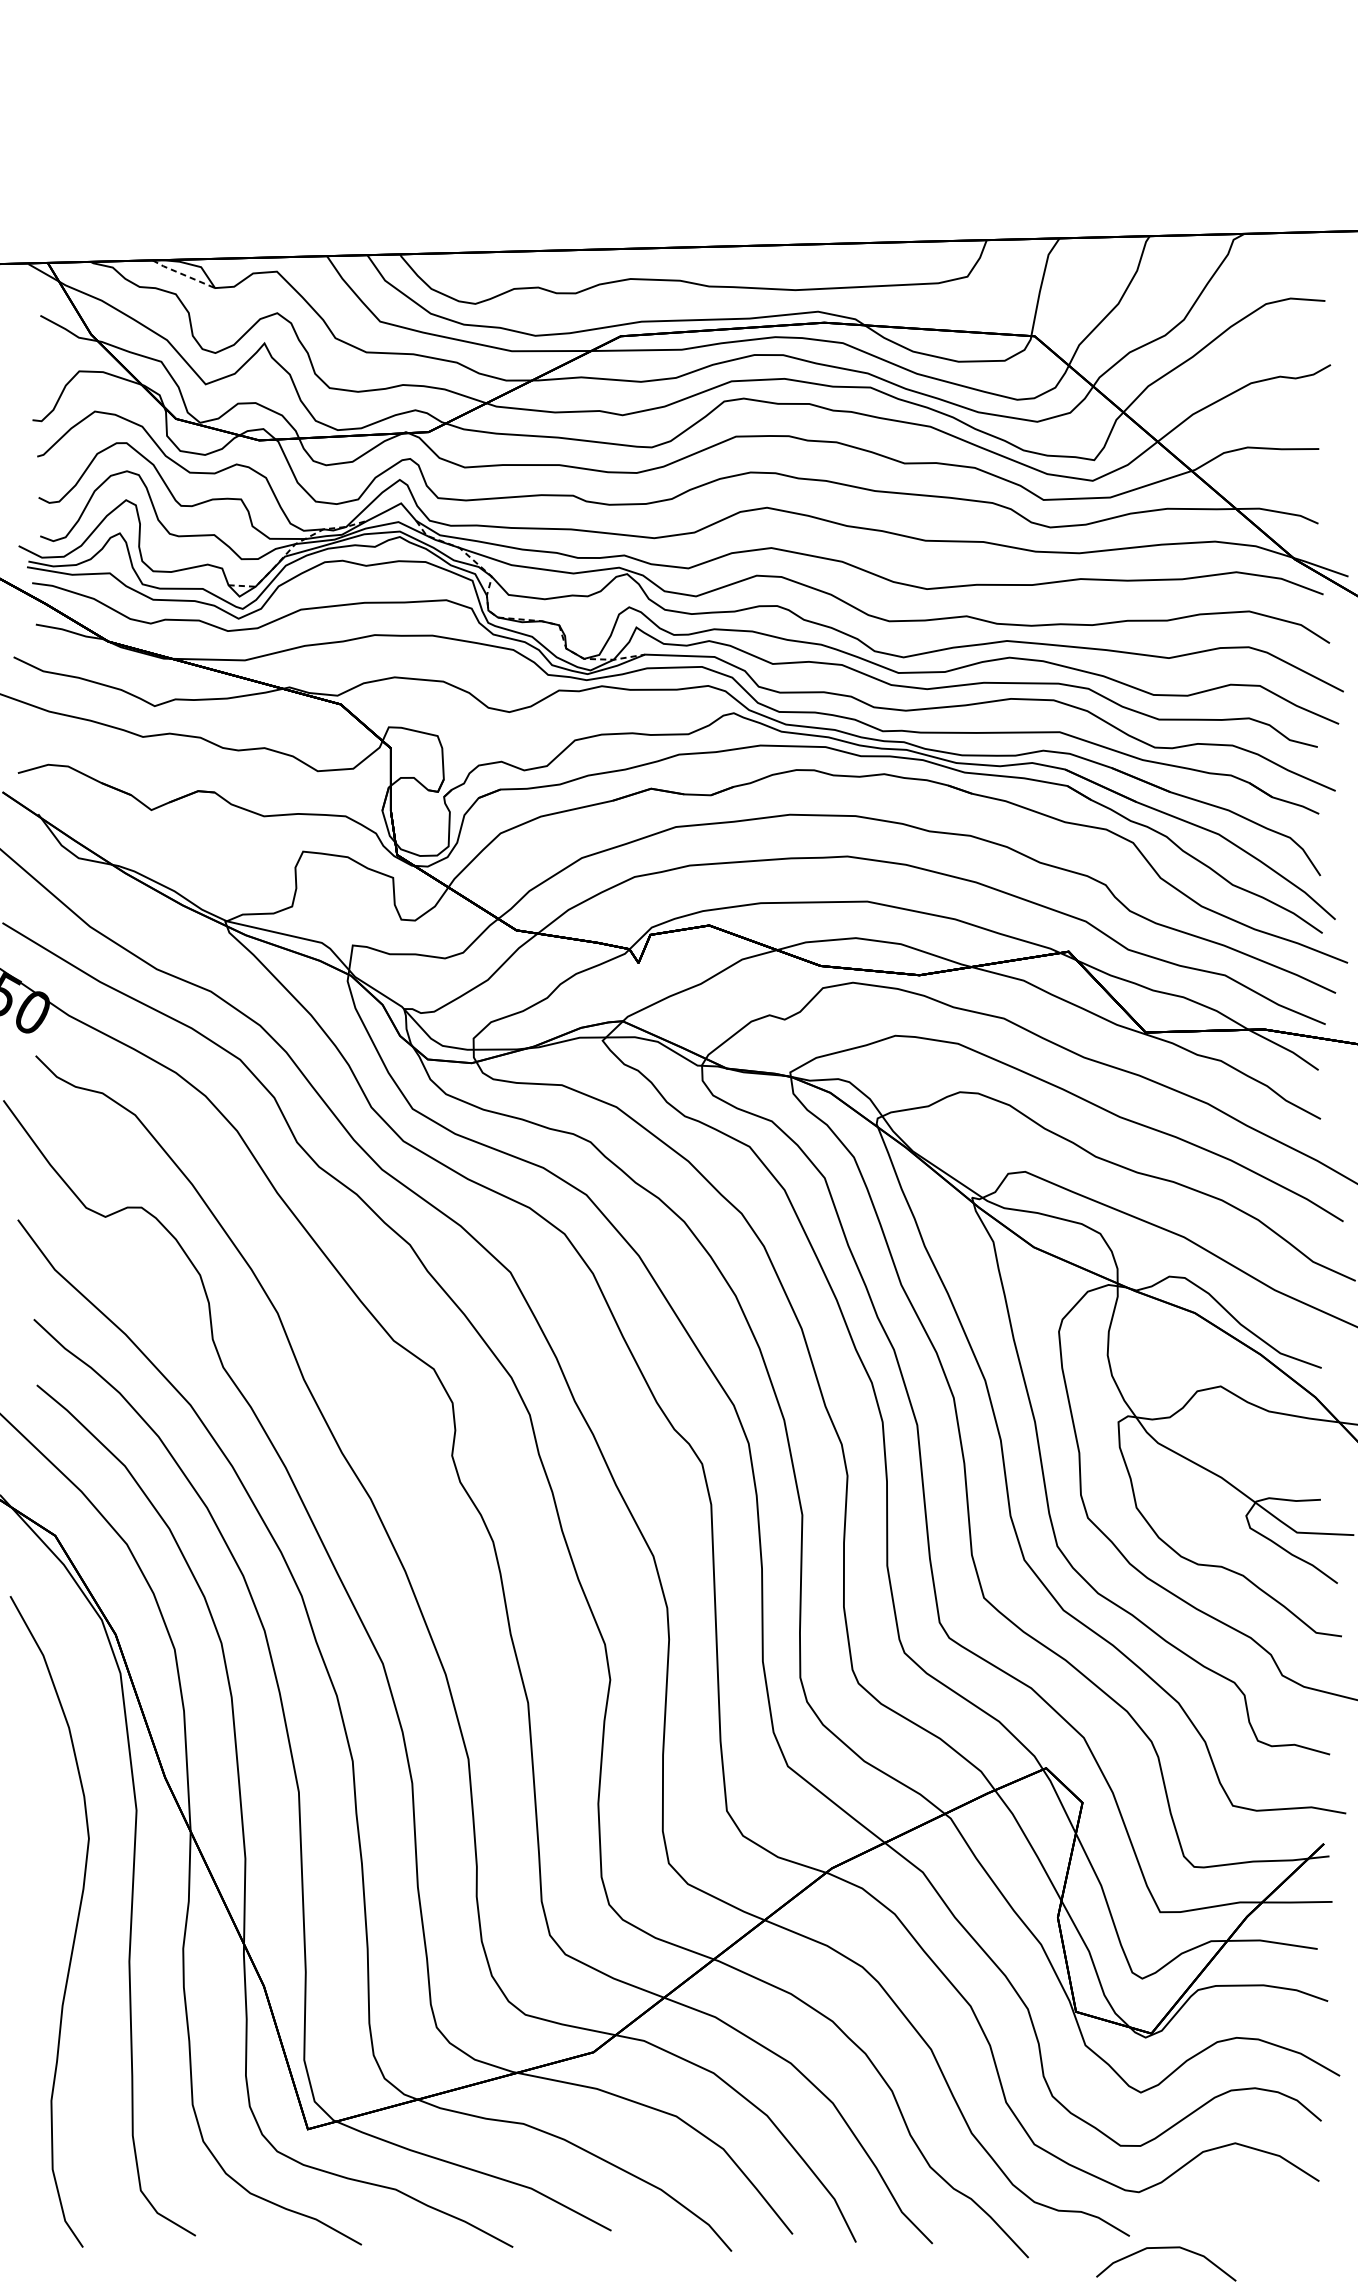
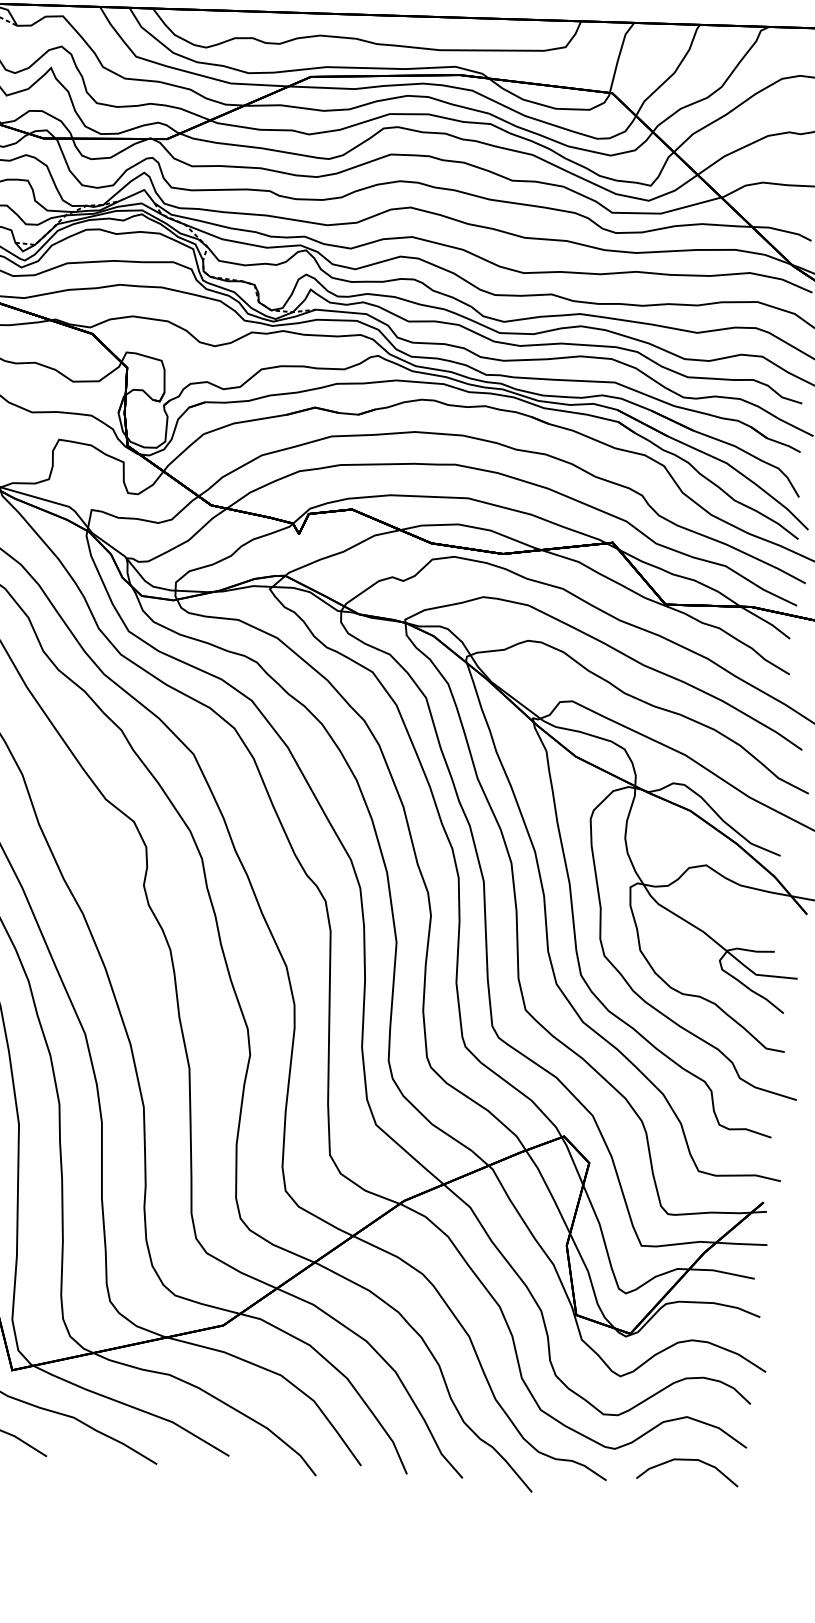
curve: (1166, 2248) -> (688, 1460), moved

